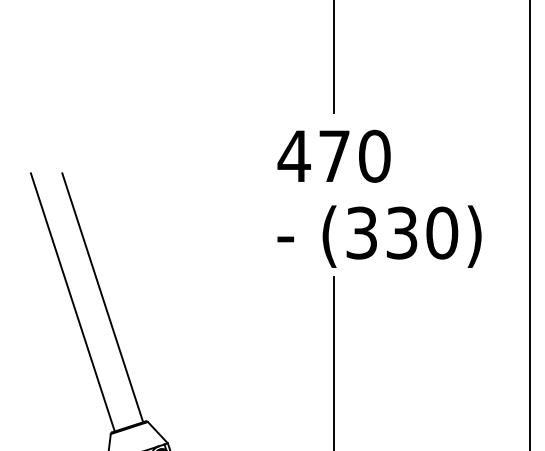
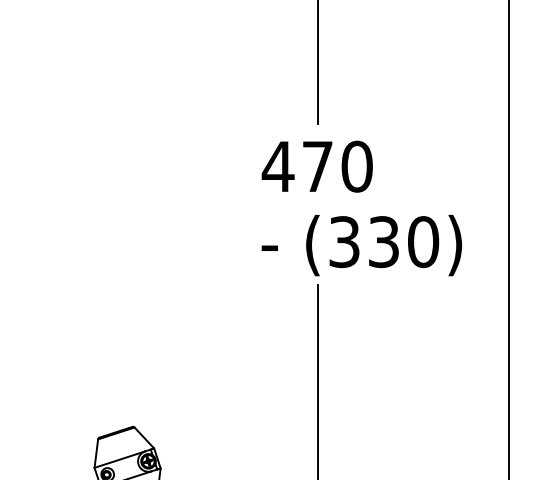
line: (102, 297) -> (89, 305), removed
line: (72, 301) -> (60, 309), removed

